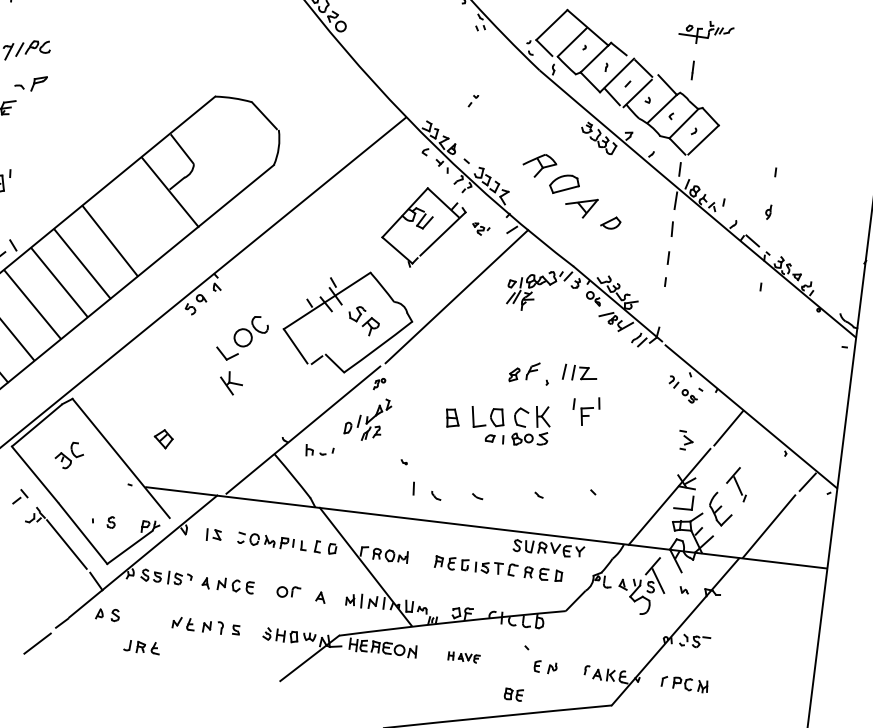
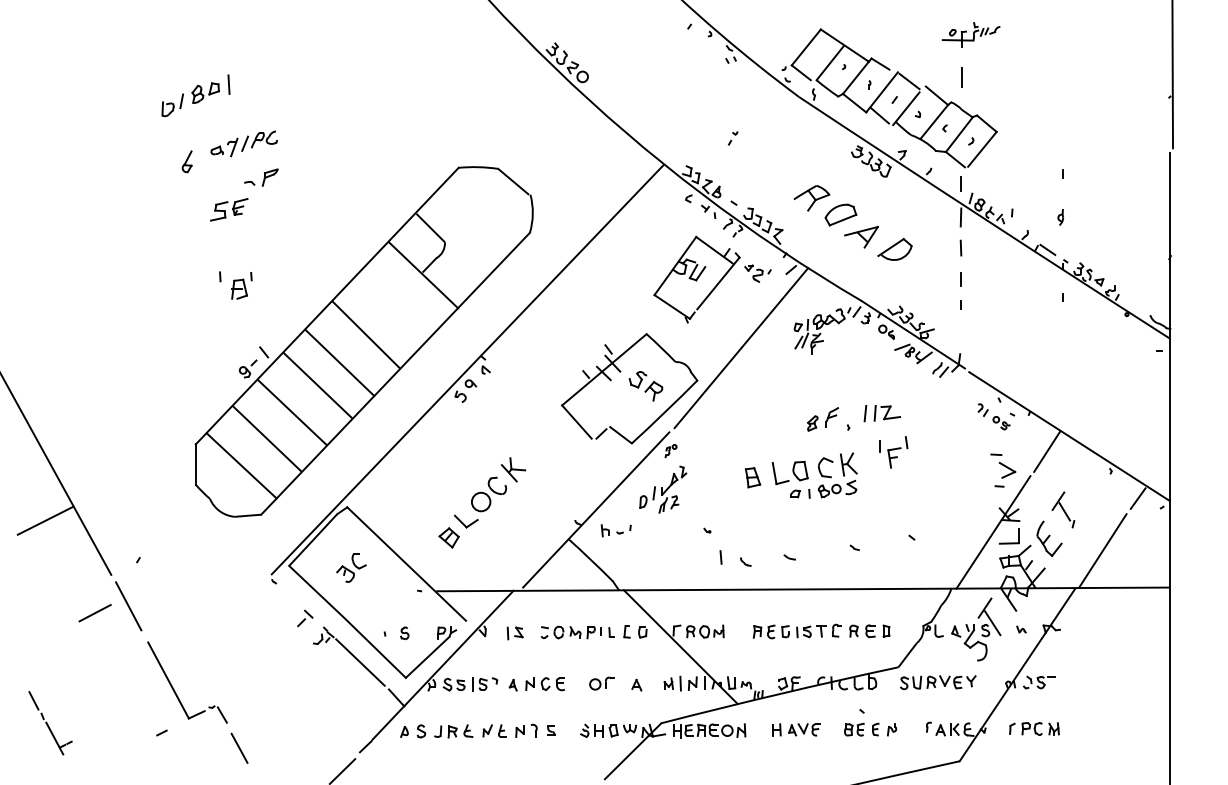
part: (610, 222) -> (894, 249), size x1.67
part: (480, 229) -> (757, 273), size x1.43
part: (242, 338) -> (480, 502), moved
part: (686, 440) -> (1003, 470), size x1.67
part: (549, 548) -> (938, 682), moved
part: (141, 647) -> (453, 731), moved
part: (463, 657) -> (796, 729), size x1.43
part: (513, 694) -> (854, 729), moved

